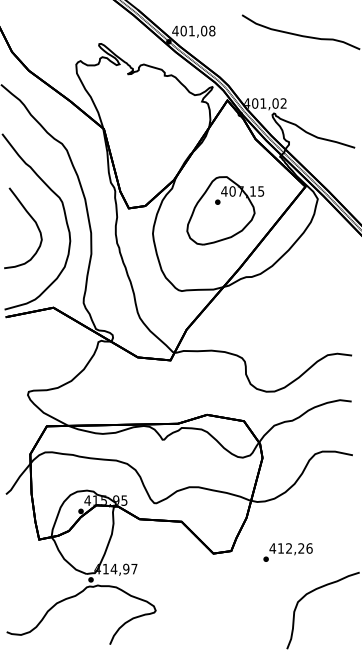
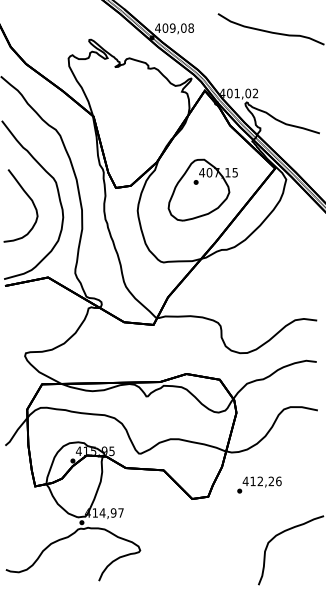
text: (191, 30) -> (172, 27), 401,08 -> 409,08
text: (288, 551) -> (259, 484), moved

